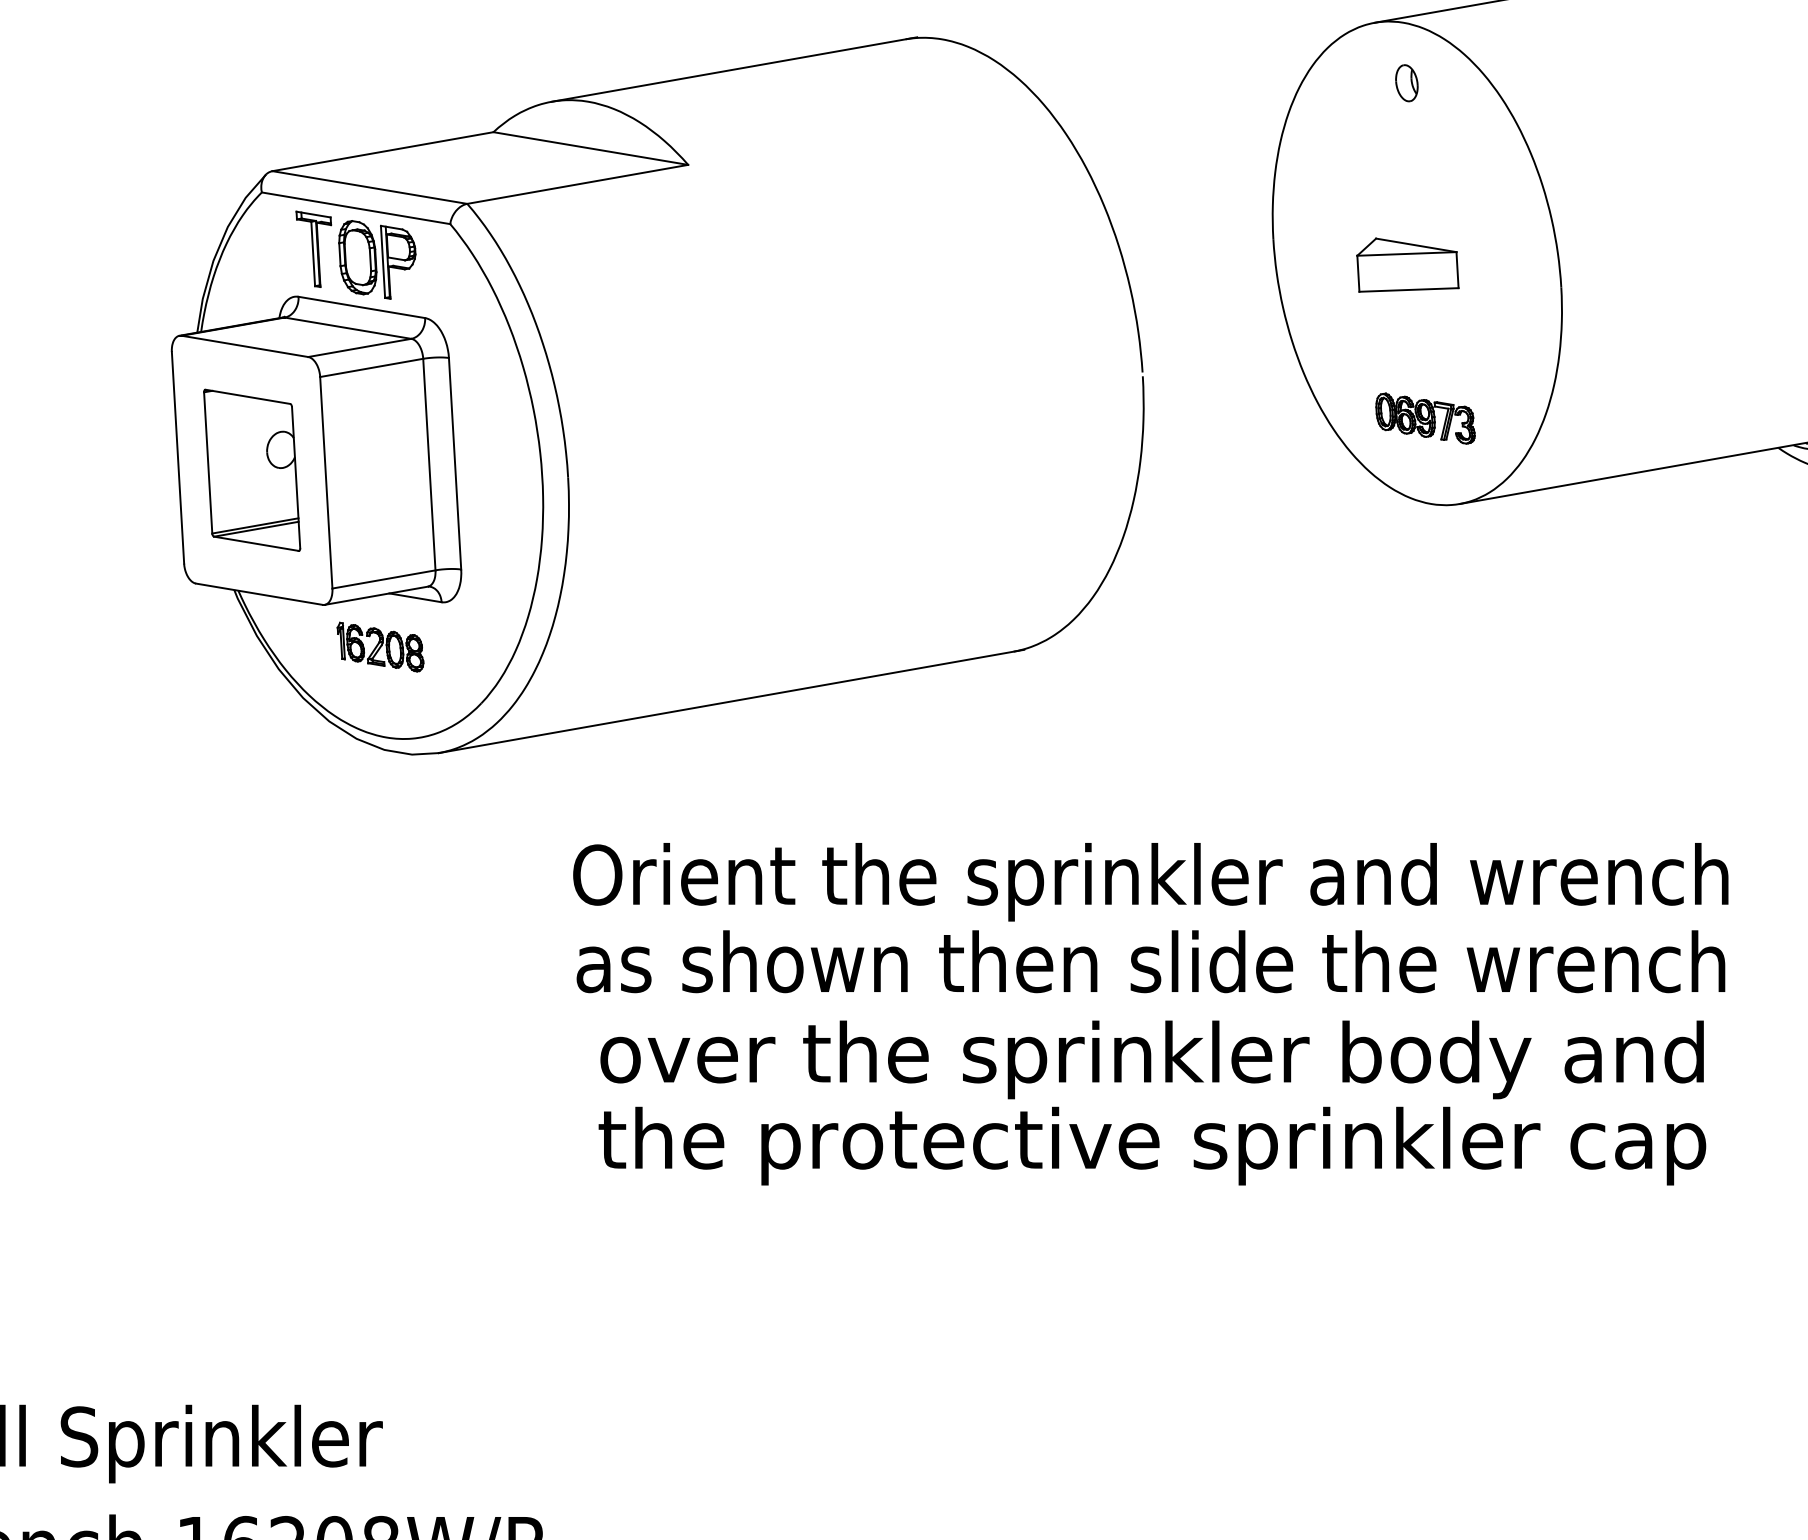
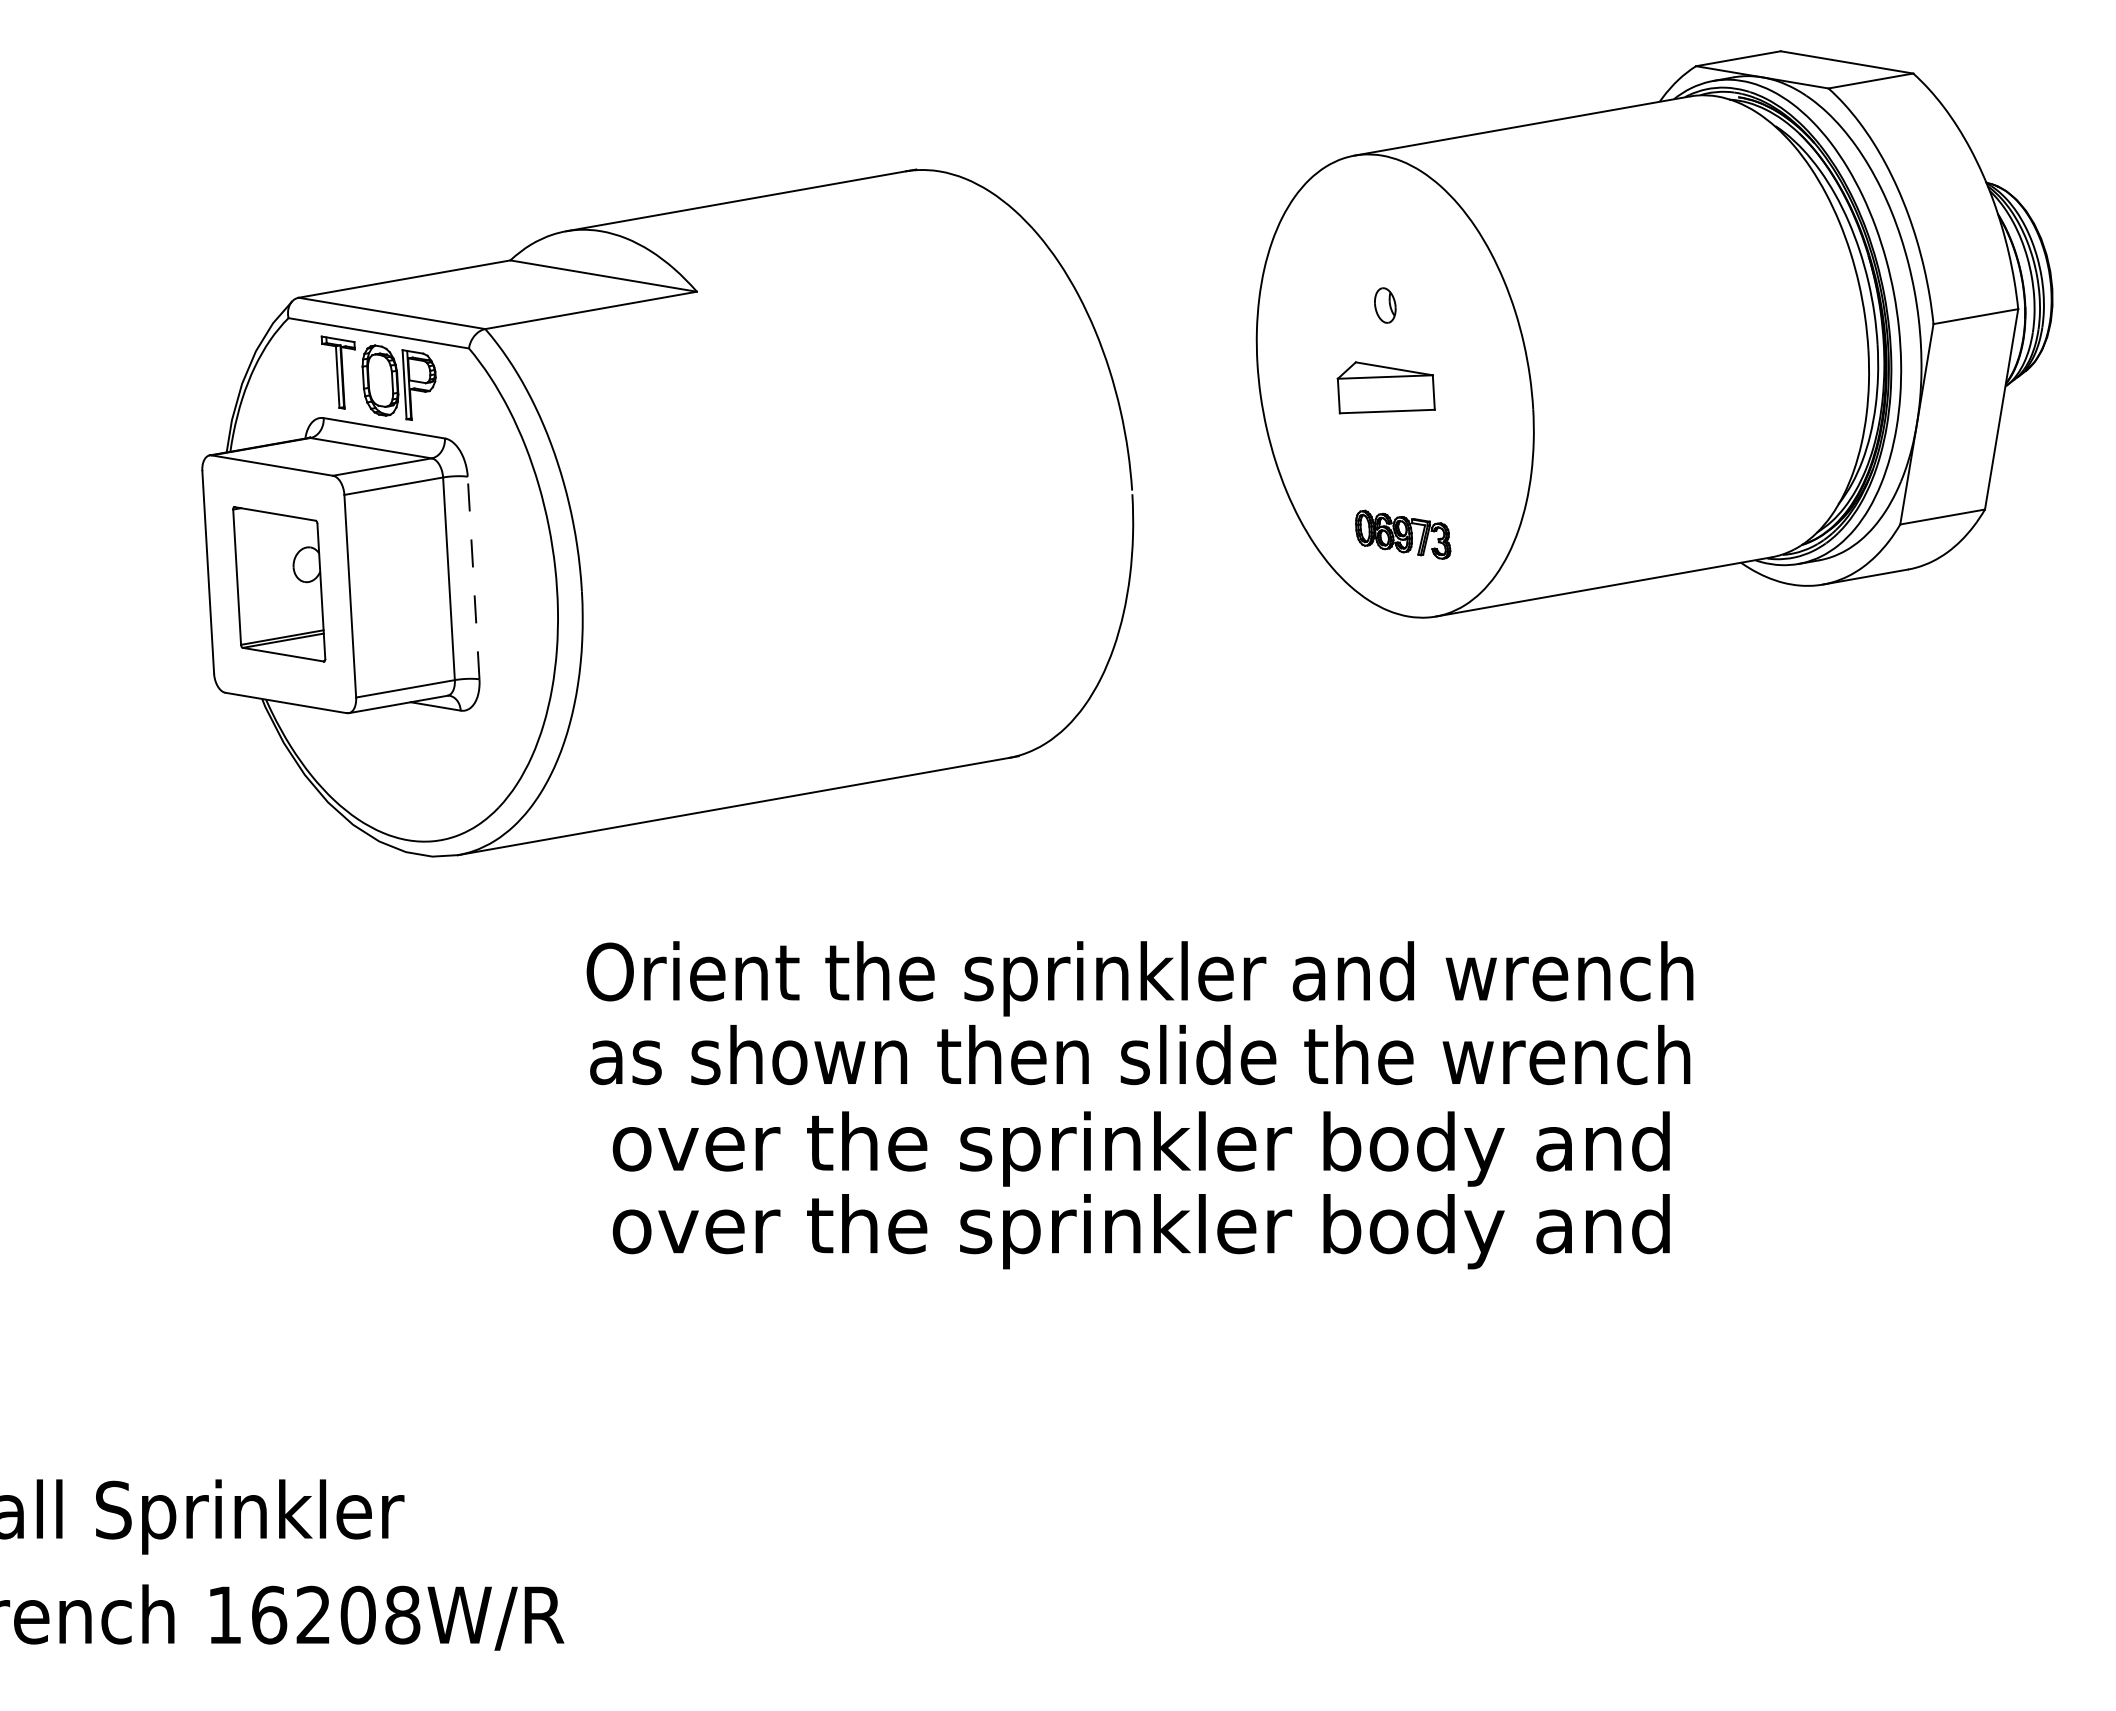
part: (1407, 83) -> (1385, 305), moved
line: (454, 463) -> (473, 577), solid -> dashed
part: (380, 646) -> (402, 753), removed
text: (1152, 1145) -> (1141, 1231), the protective sprinkler cap -> over the sprinkler body and

